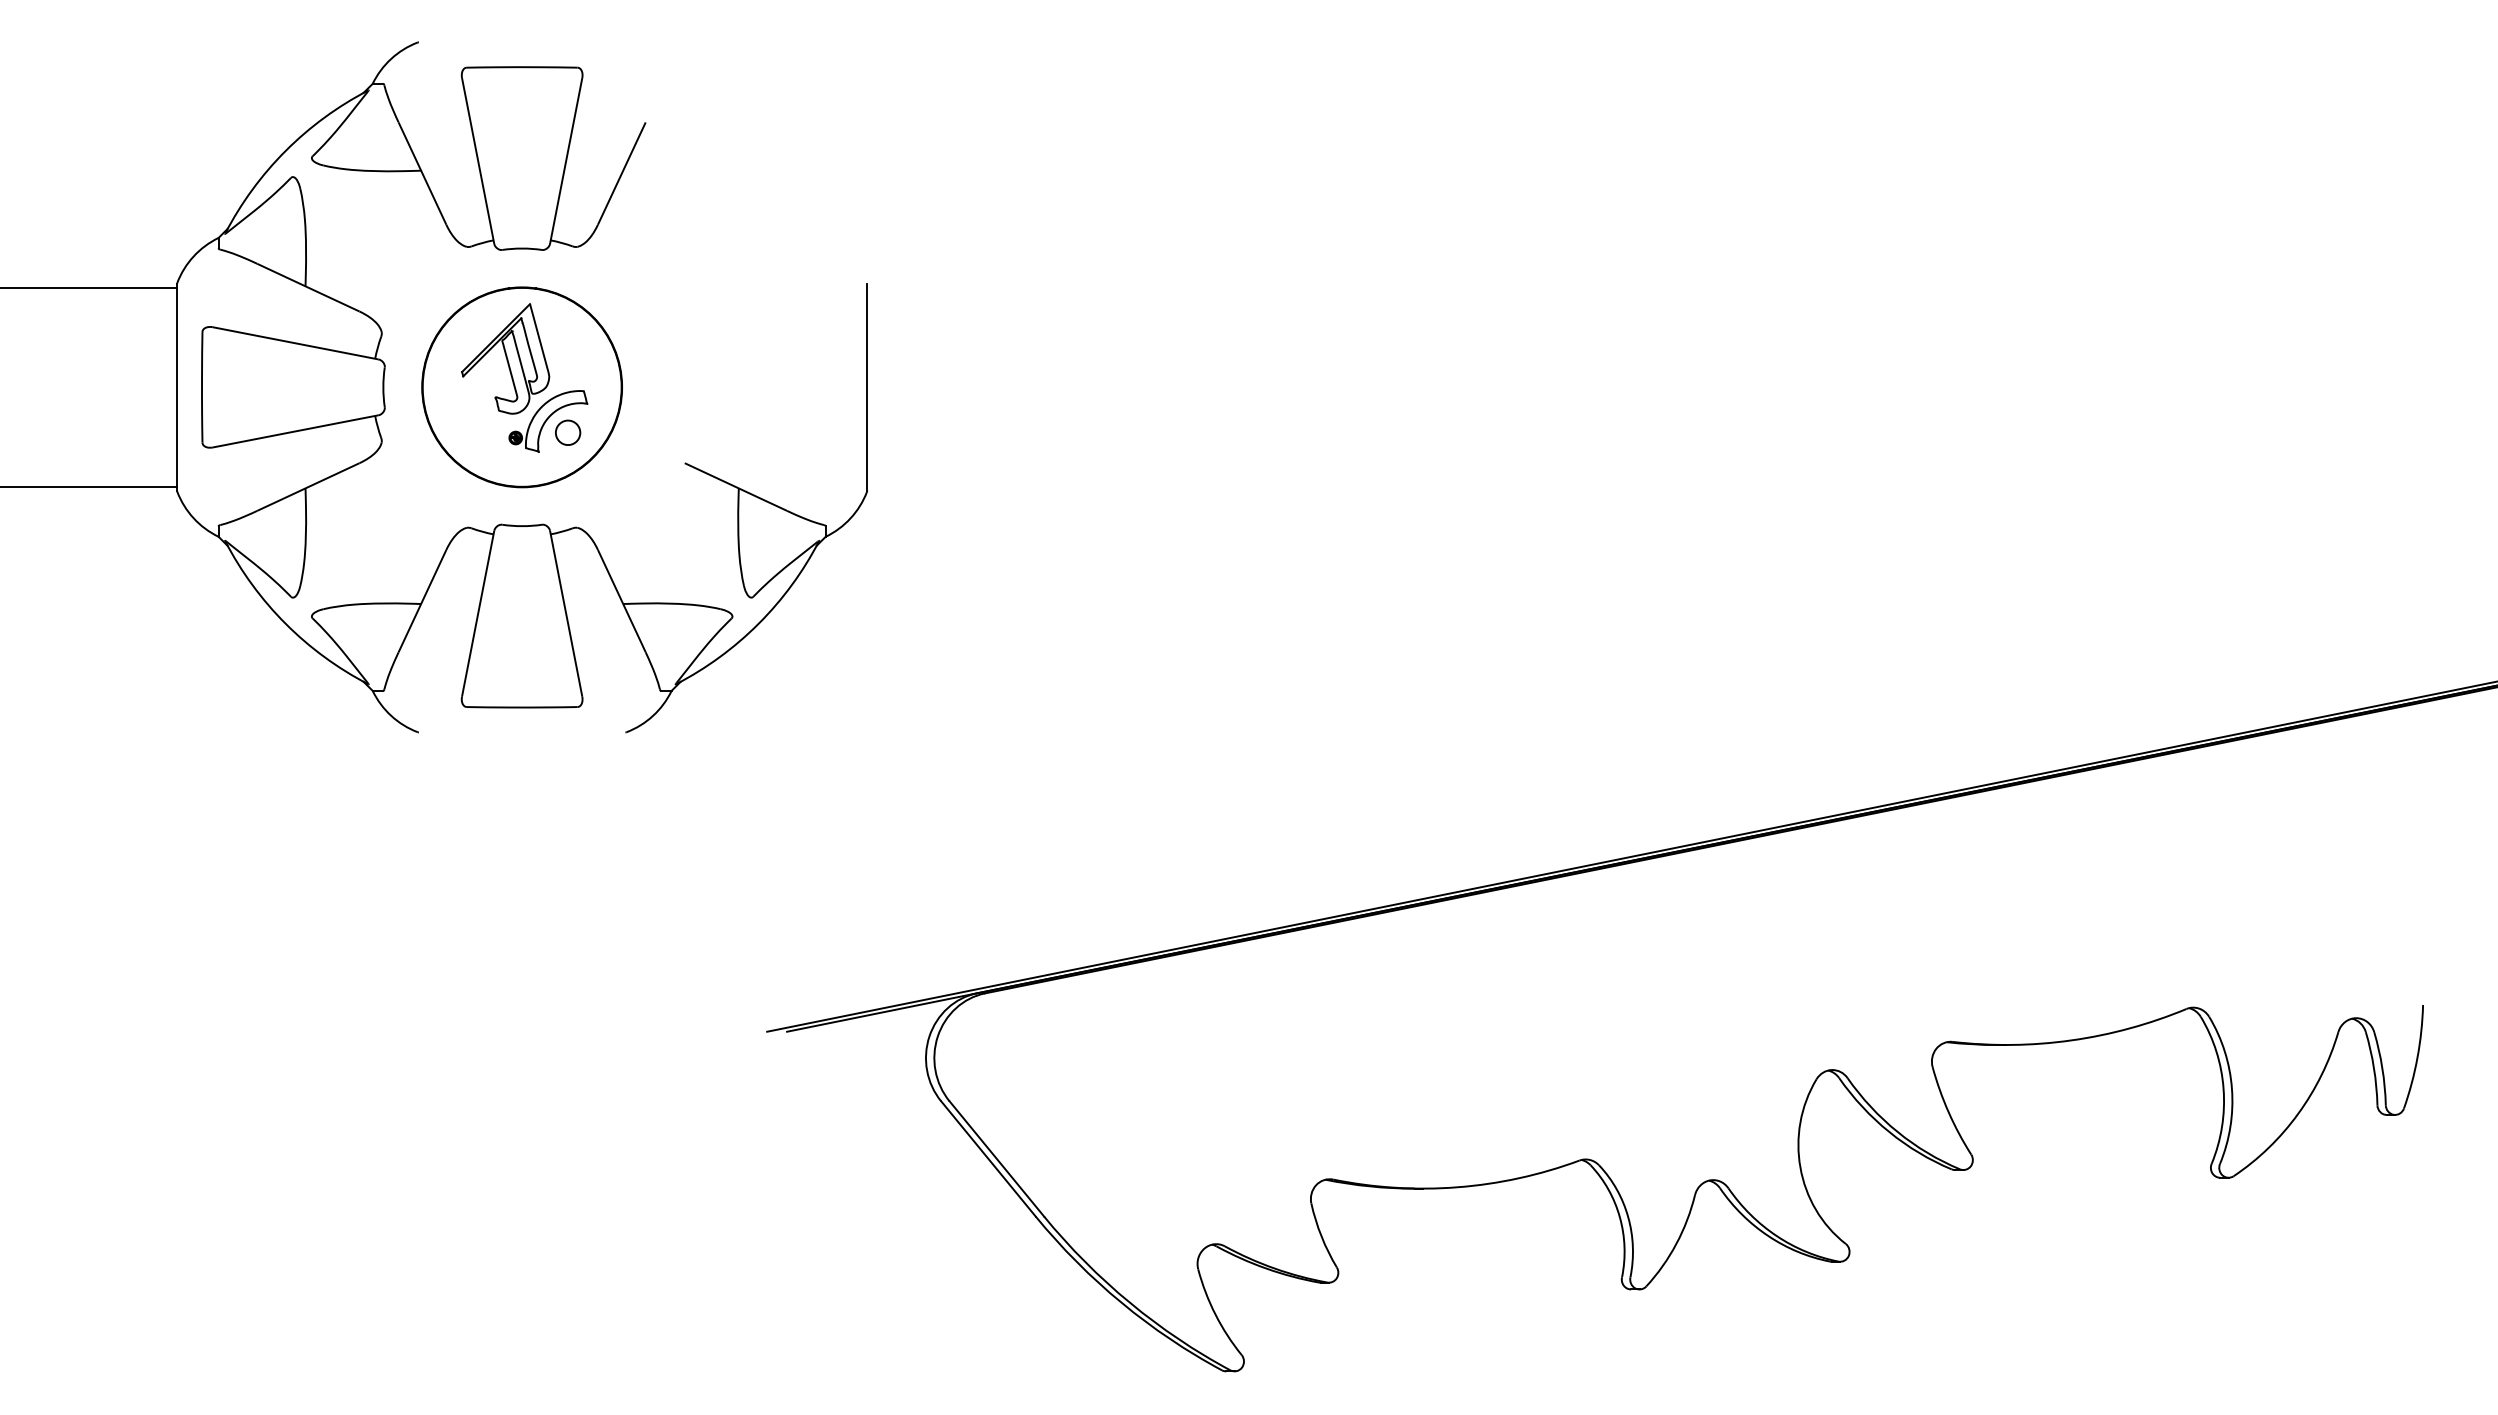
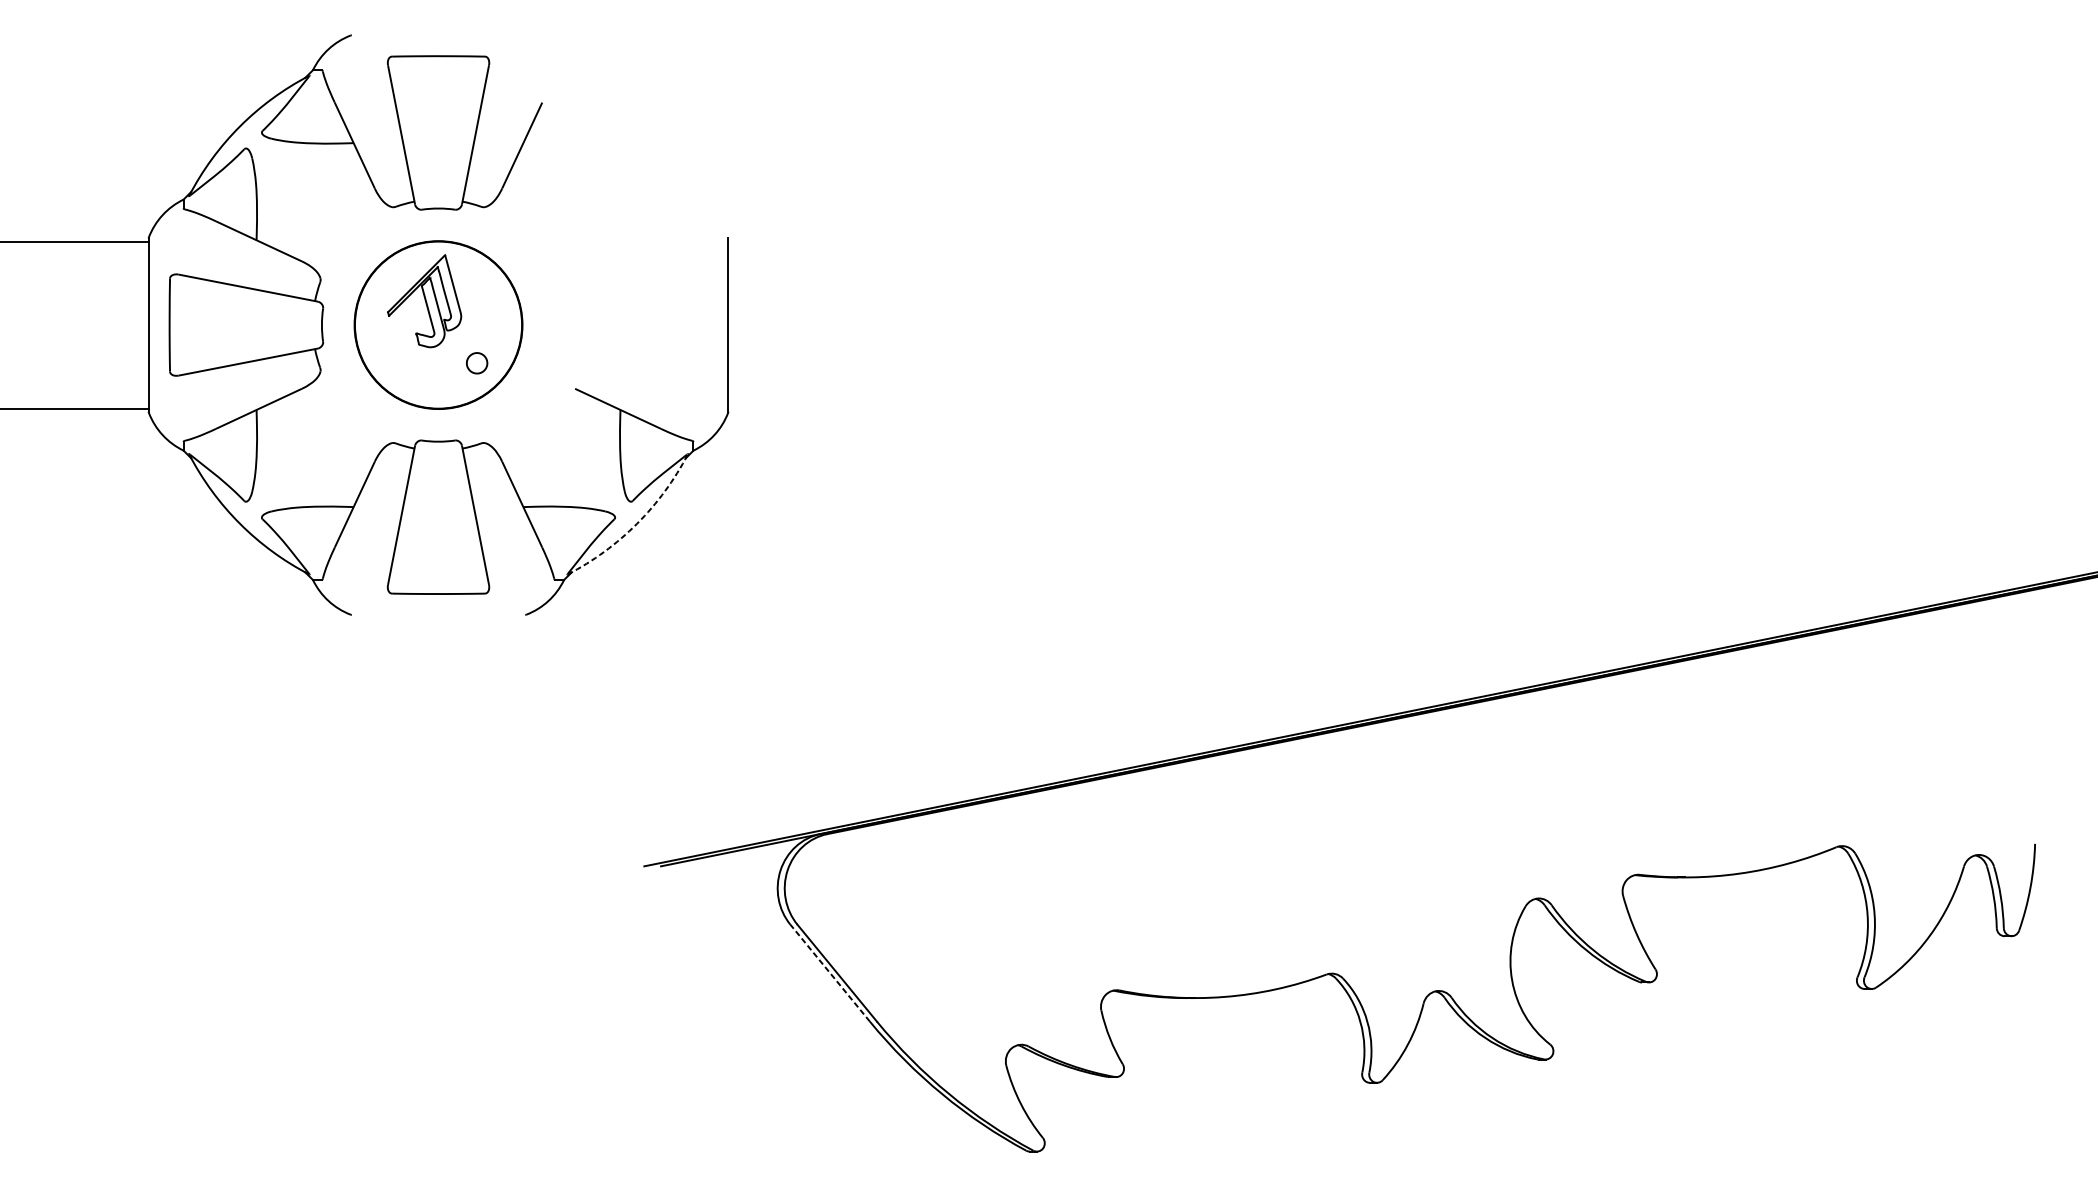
part: (548, 421) -> (460, 353), removed
arc: (758, 623) -> (637, 523), solid -> dashed
line: (988, 1158) -> (830, 972), solid -> dashed

